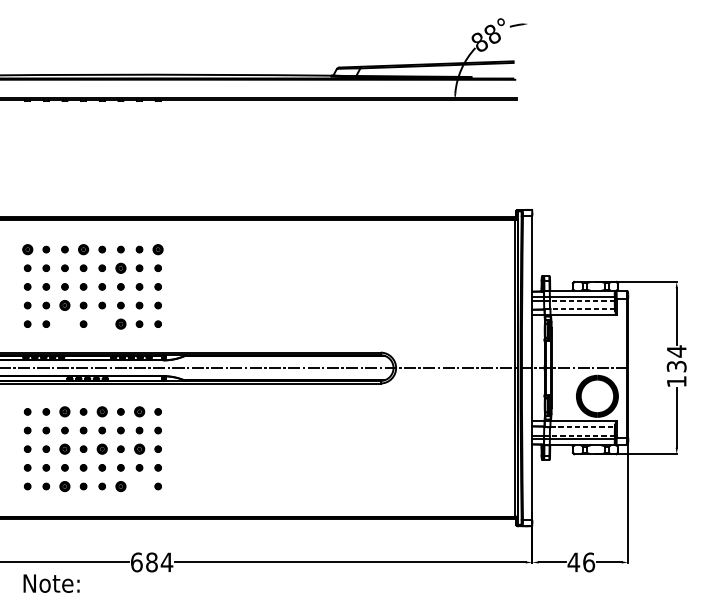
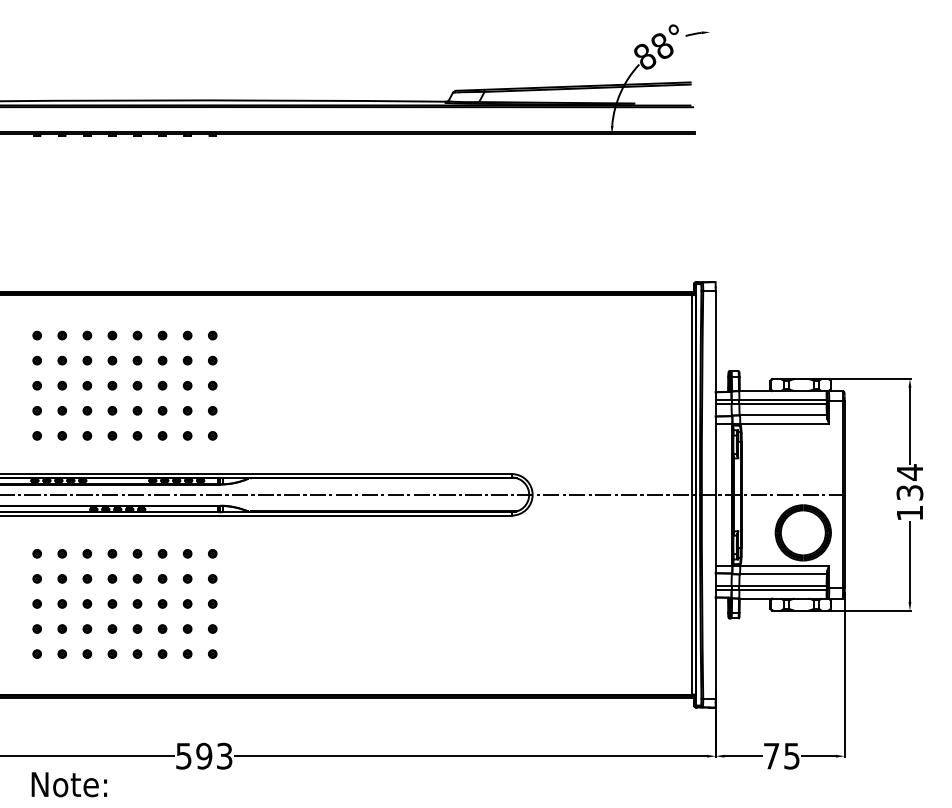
part: (27, 249) -> (36, 335), size x0.62
part: (83, 249) -> (112, 335), size x0.62
part: (158, 249) -> (212, 335), size x0.62
part: (120, 268) -> (162, 360), size x0.62
line: (579, 300) -> (779, 404), dashed -> solid
part: (65, 305) -> (87, 410), size x0.62
line: (582, 309) -> (783, 415), dashed -> solid
part: (65, 323) -> (87, 435), added
part: (102, 323) -> (137, 435), added
part: (120, 323) -> (162, 435), size x0.62
part: (65, 411) -> (87, 553), size x0.62
part: (102, 411) -> (137, 553), size x0.62
part: (139, 411) -> (187, 553), size x0.62
line: (582, 427) -> (783, 574), dashed -> solid
line: (579, 435) -> (779, 585), dashed -> solid
part: (65, 448) -> (87, 603), size x0.62
part: (102, 448) -> (137, 603), size x0.62
part: (139, 448) -> (187, 603), size x0.62
part: (65, 486) -> (87, 653), size x0.62
part: (120, 486) -> (162, 653), size x0.62
part: (139, 486) -> (187, 653), added
text: (152, 561) -> (204, 755), 684 -> 593
text: (581, 561) -> (781, 755), 46 -> 75

